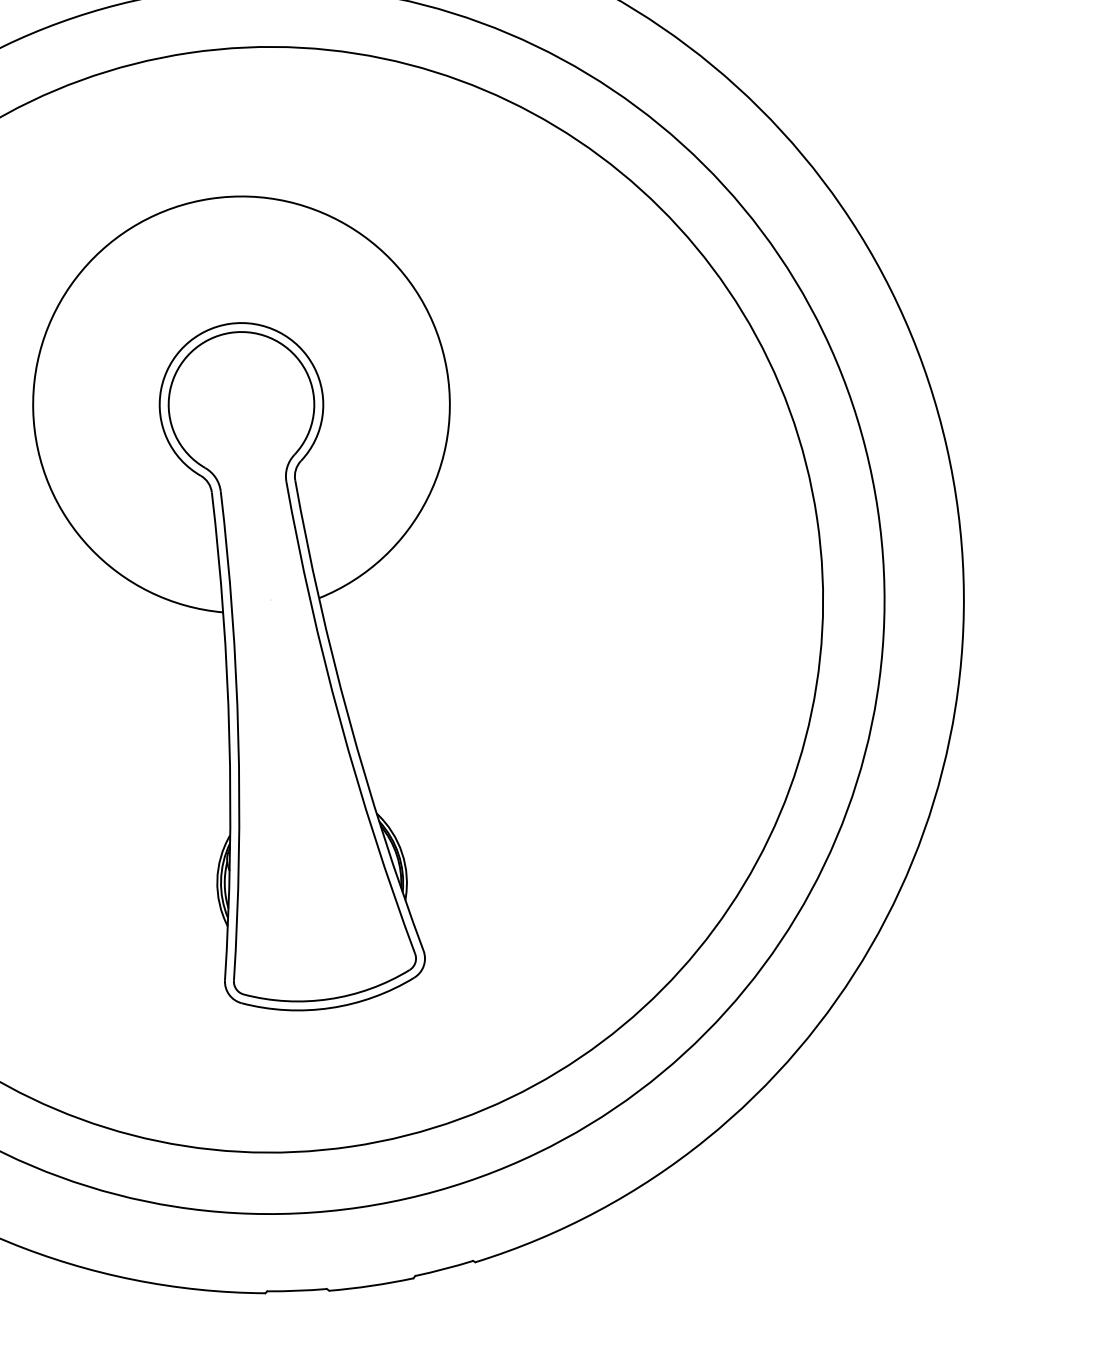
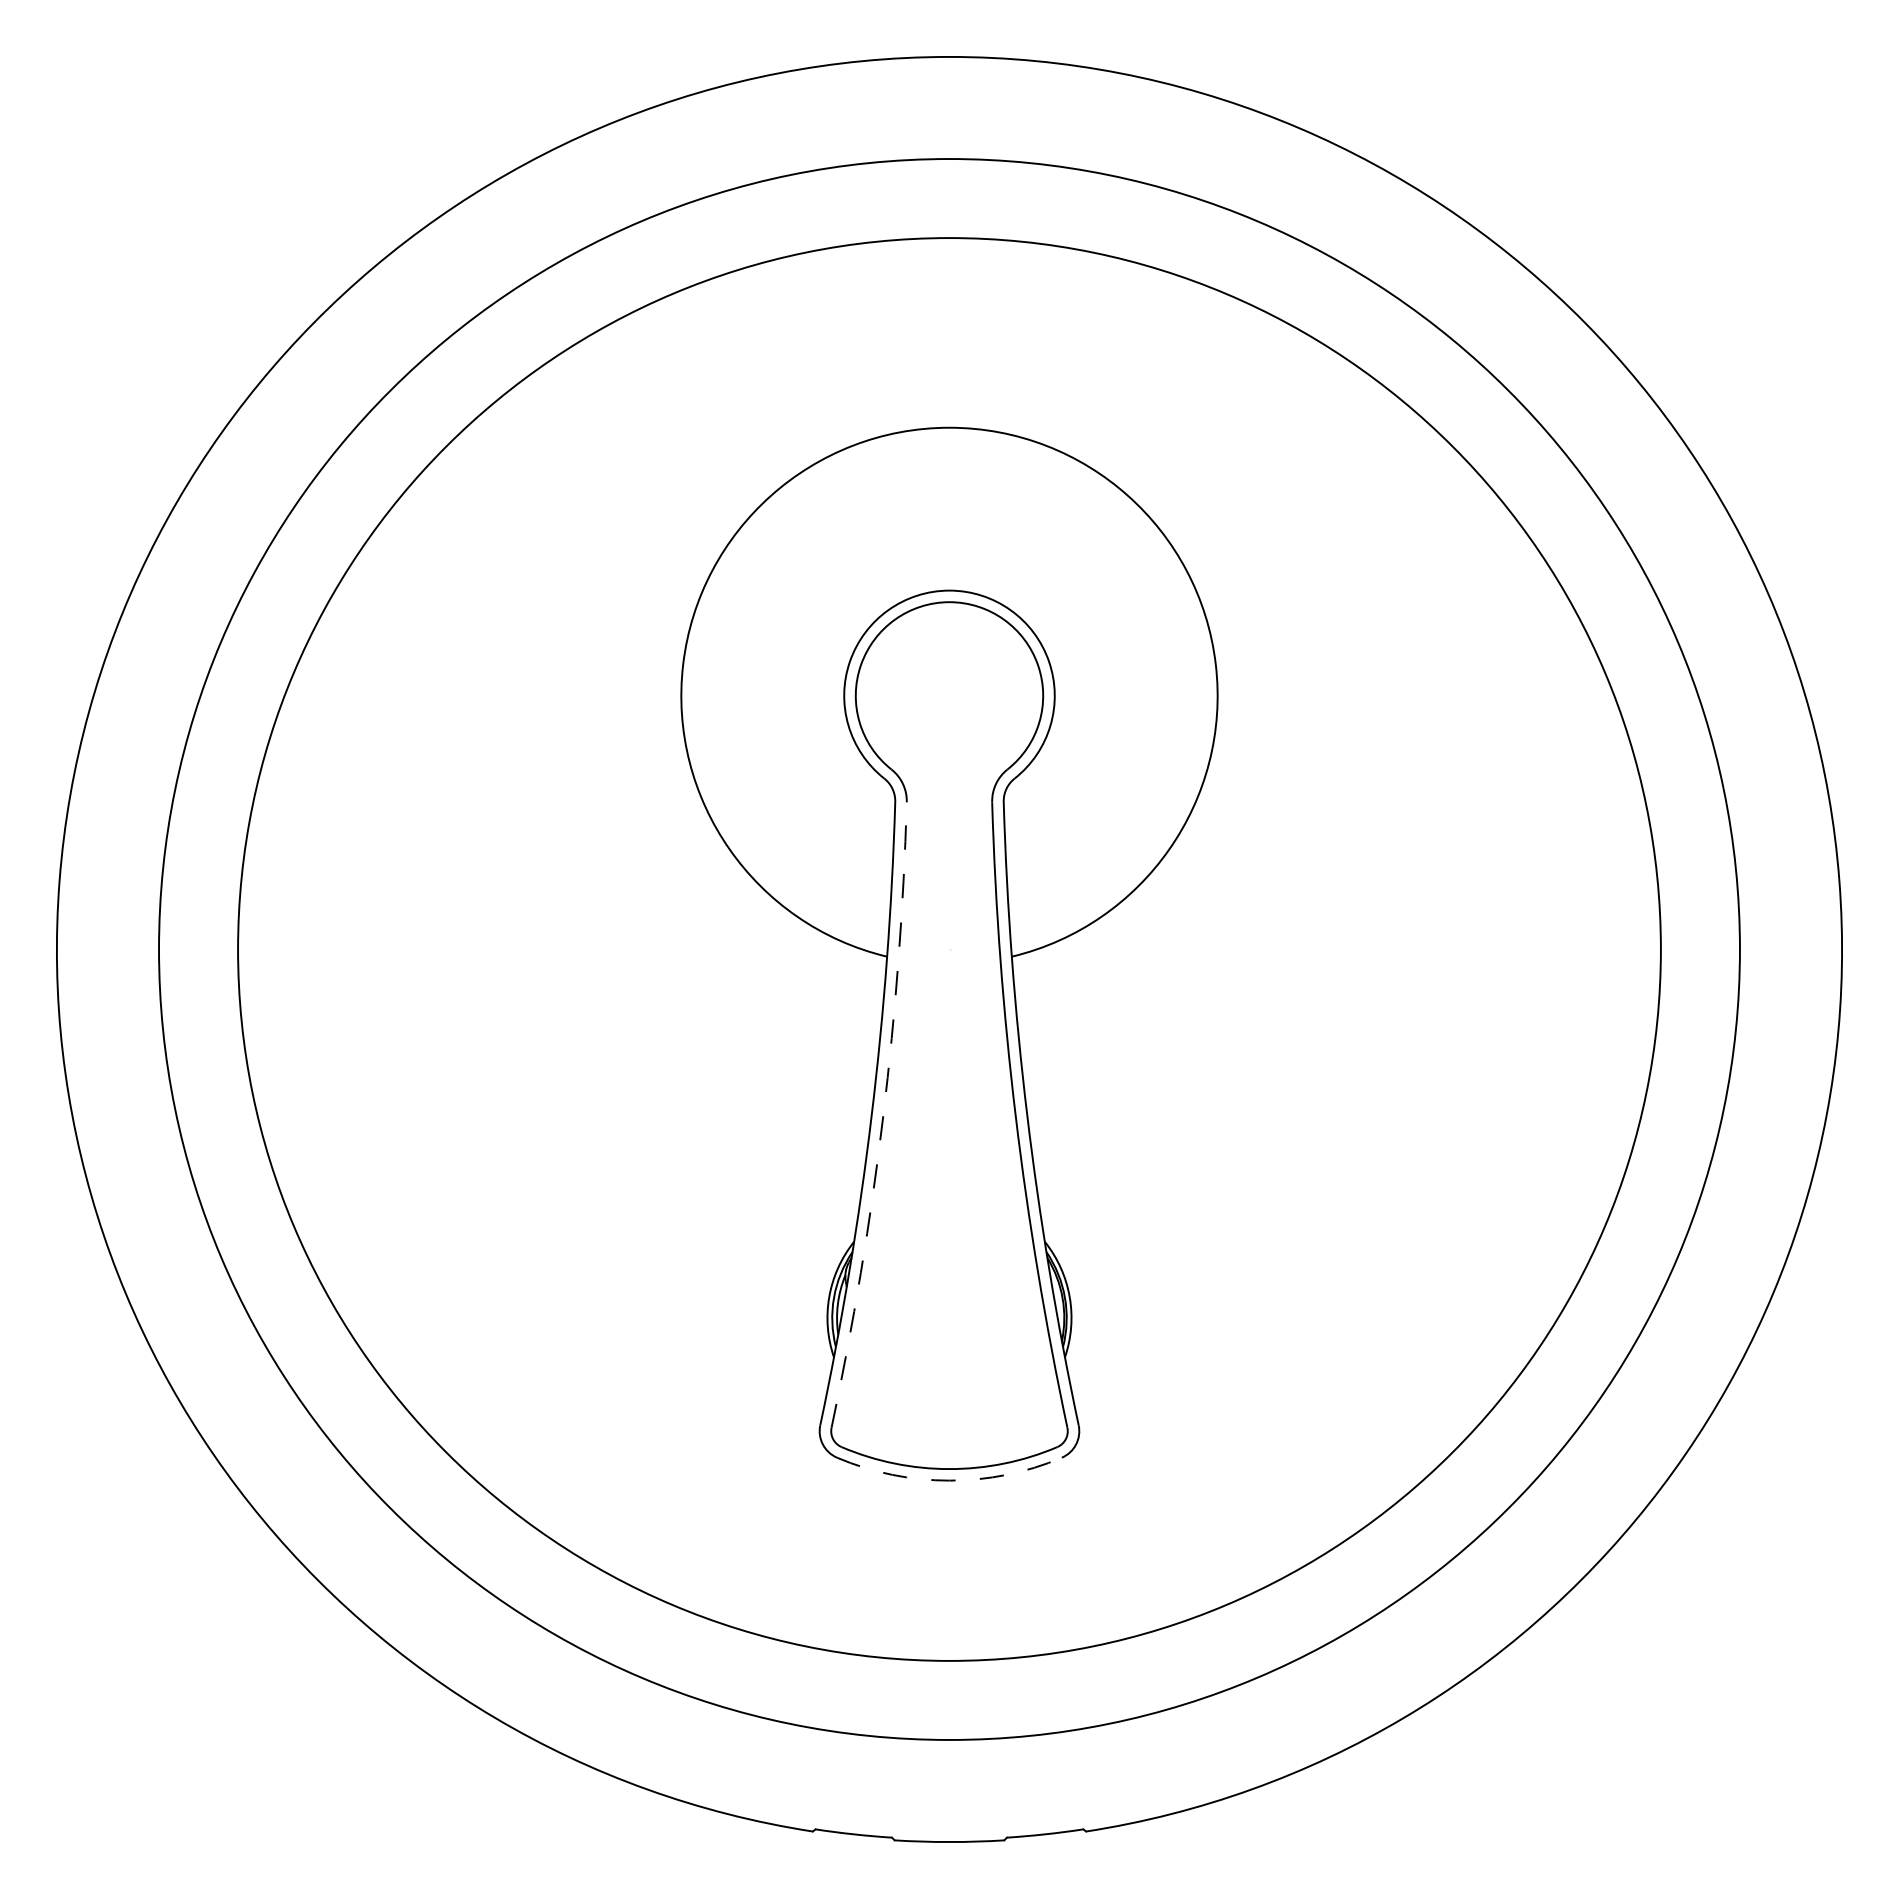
arc: (238, 735) -> (883, 1116), solid -> dashed
arc: (330, 1007) -> (949, 1480), solid -> dashed

